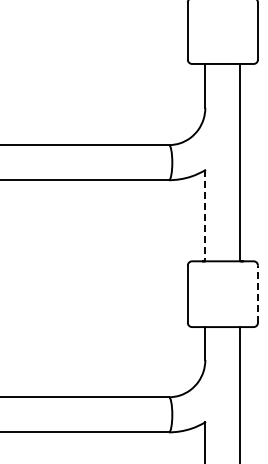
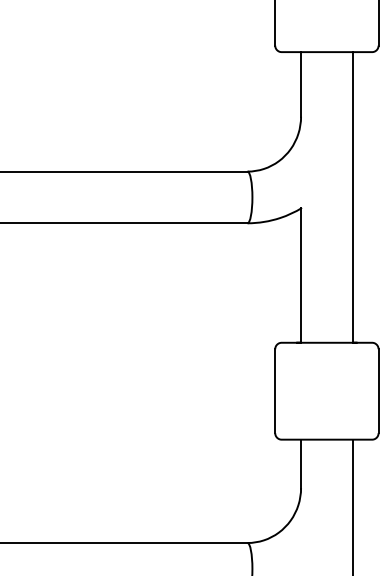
line: (205, 215) -> (301, 275), dashed -> solid
line: (257, 294) -> (377, 391), dashed -> solid

